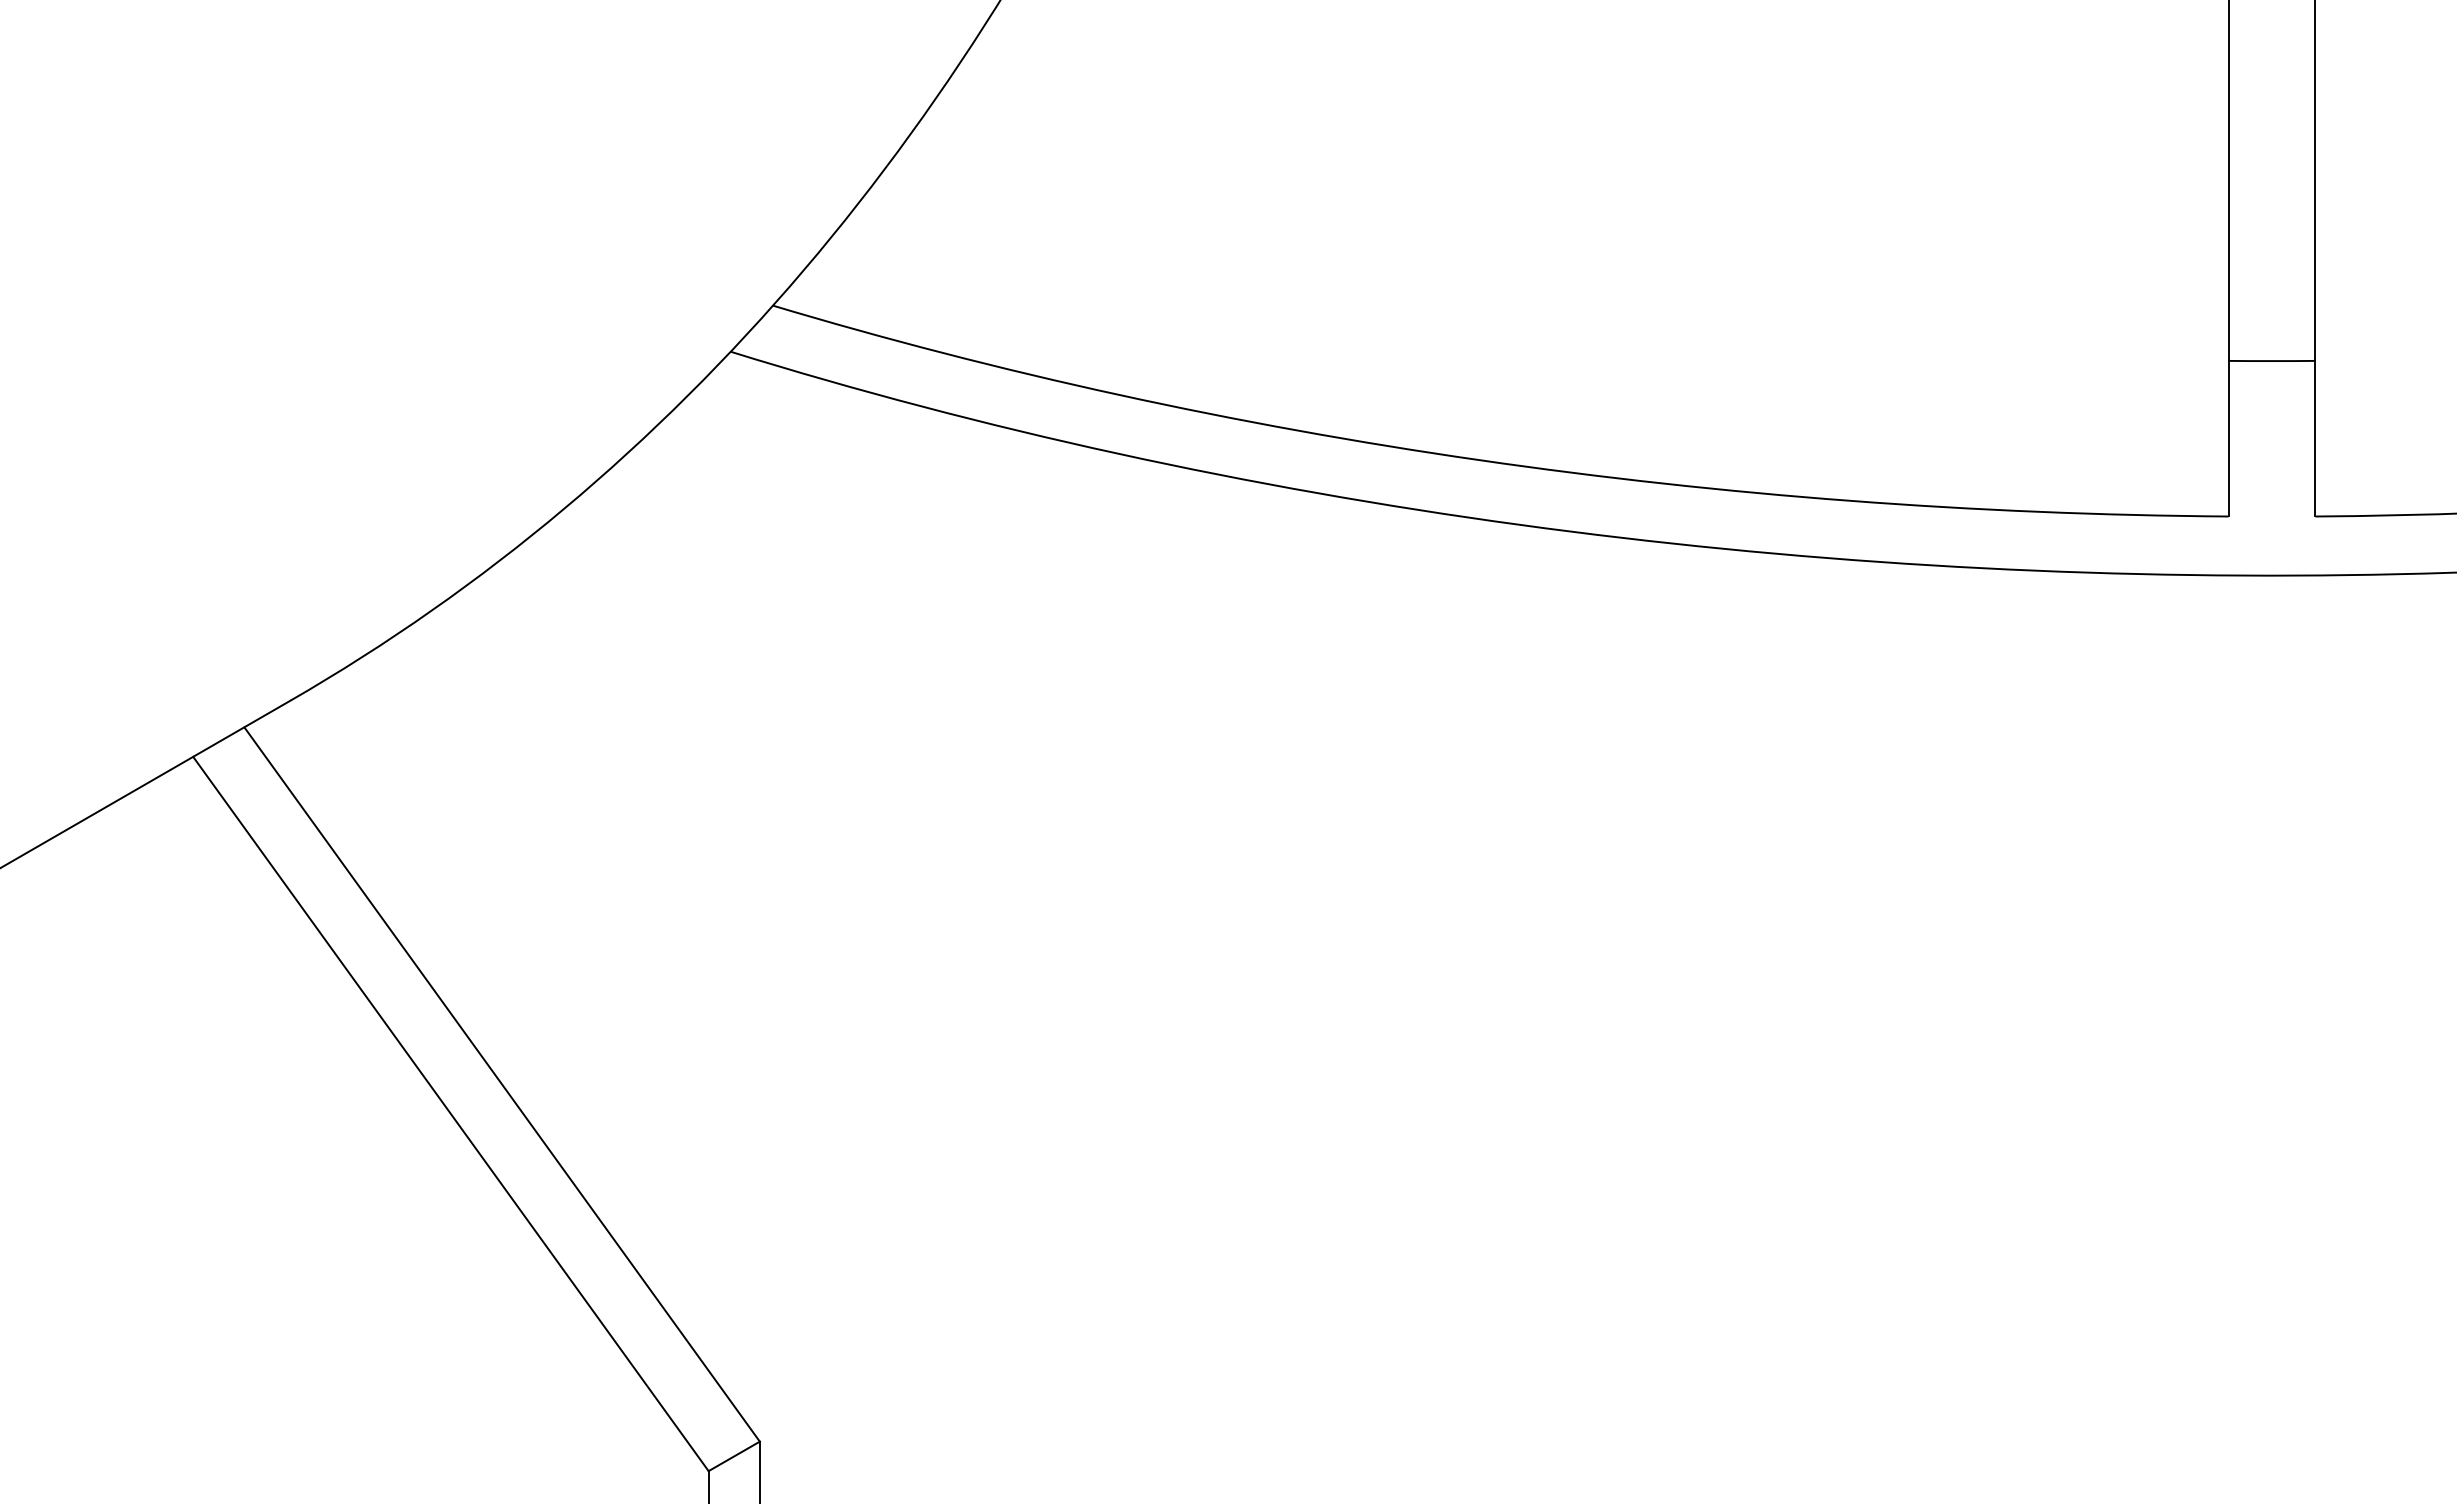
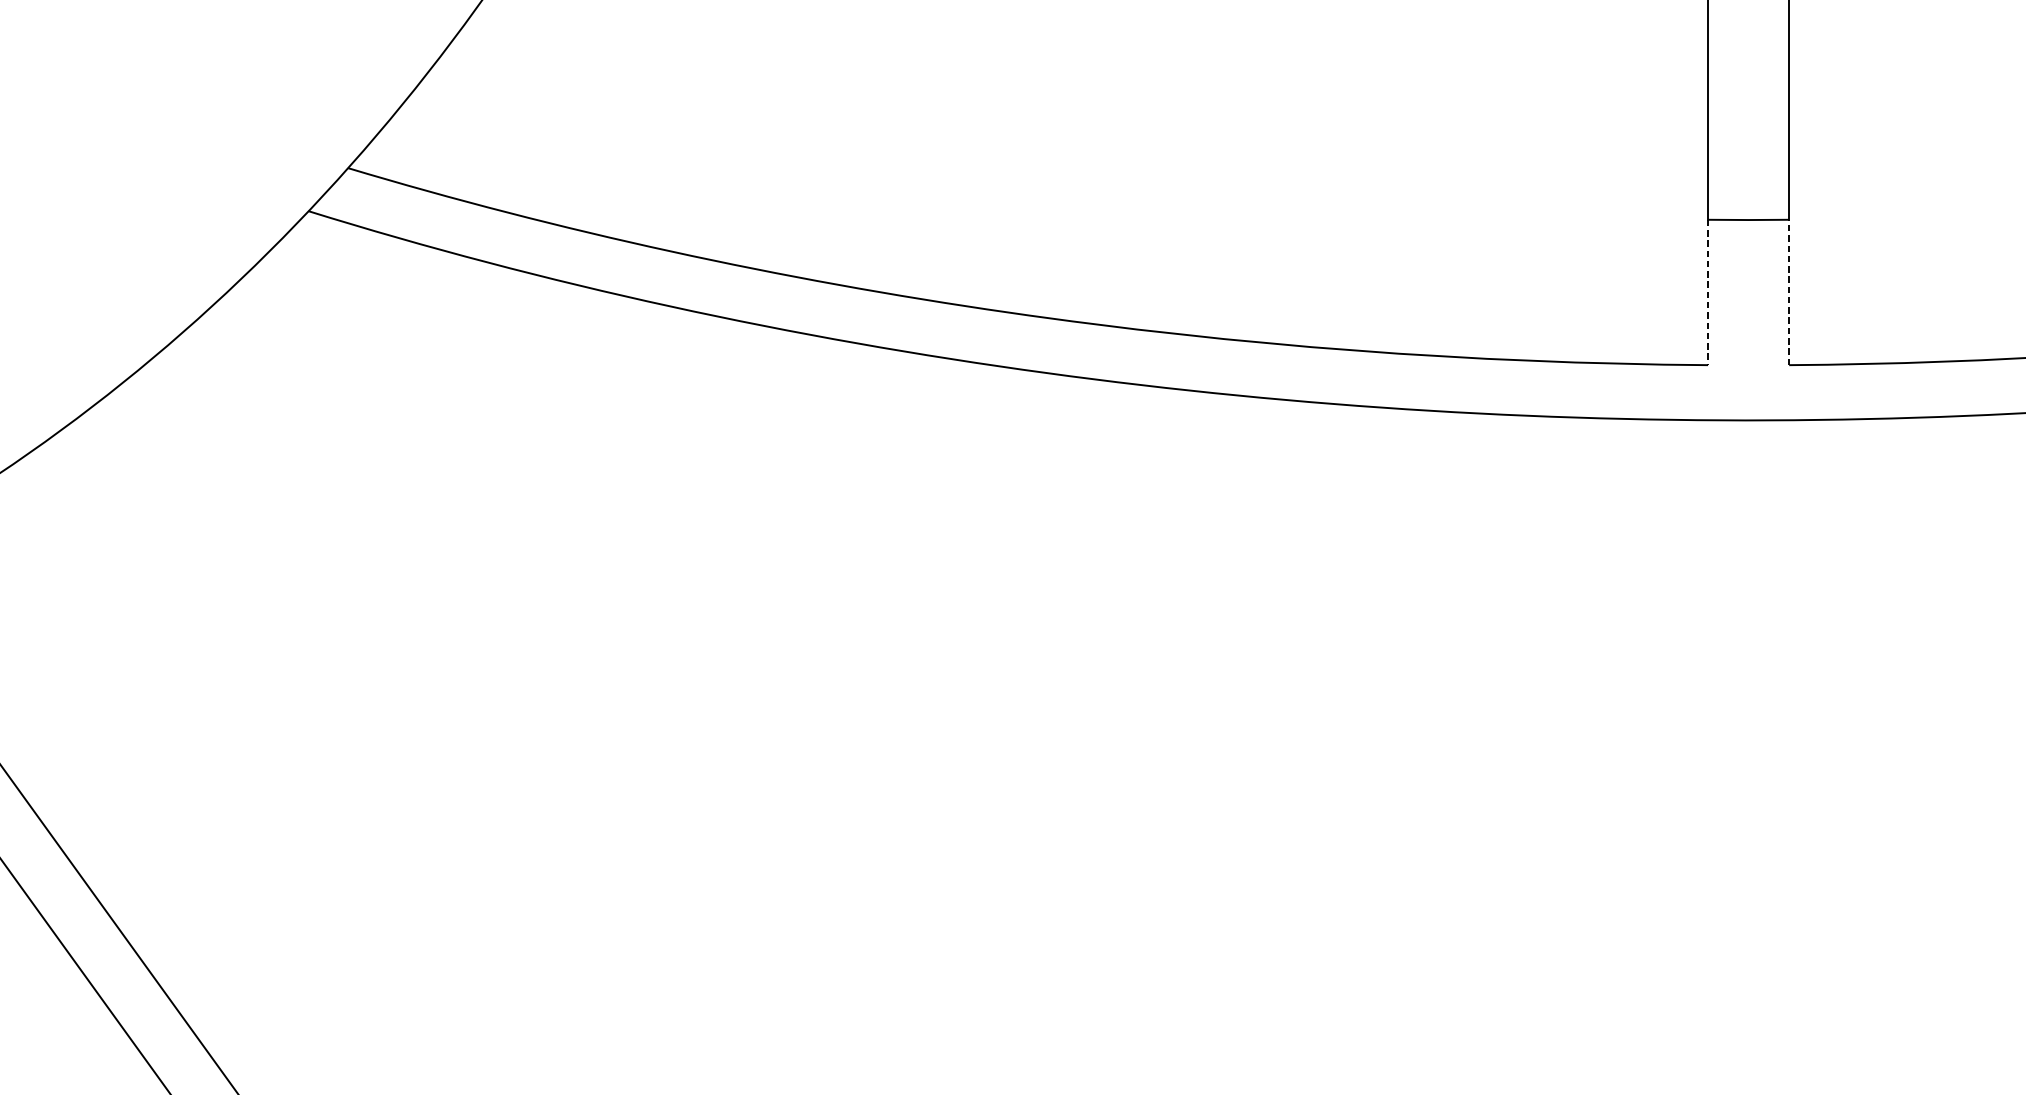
line: (2228, 438) -> (1708, 292), solid -> dashed
line: (2315, 438) -> (1789, 292), solid -> dashed

